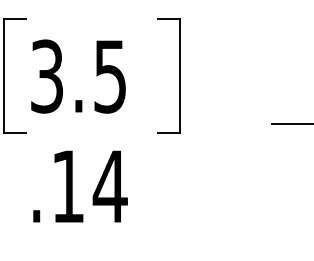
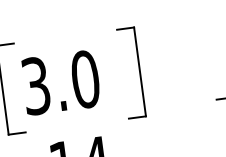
text: (110, 76) -> (85, 79), 3.5 -> 3.0

